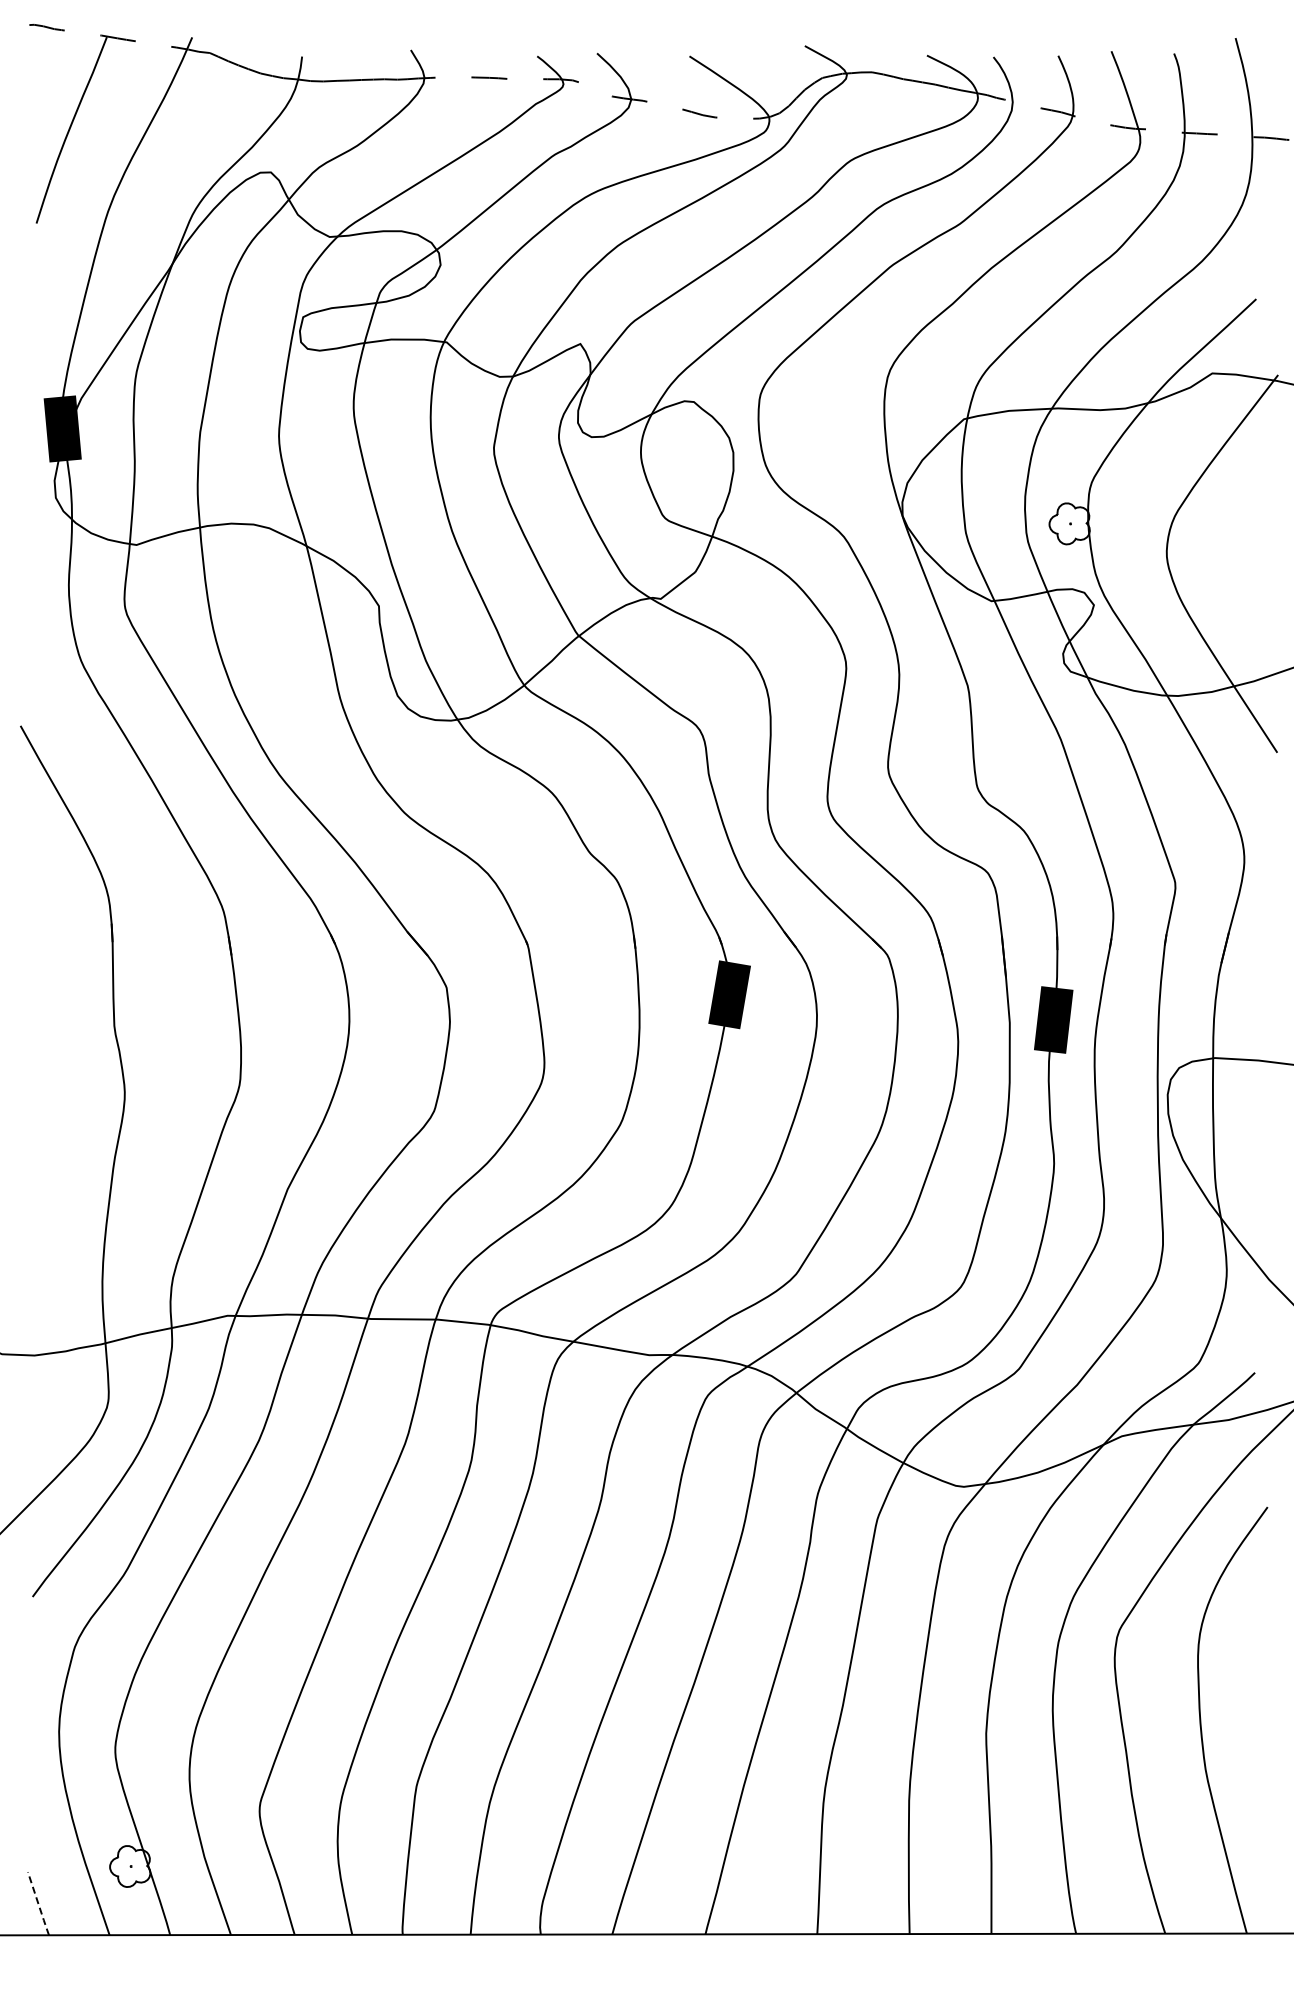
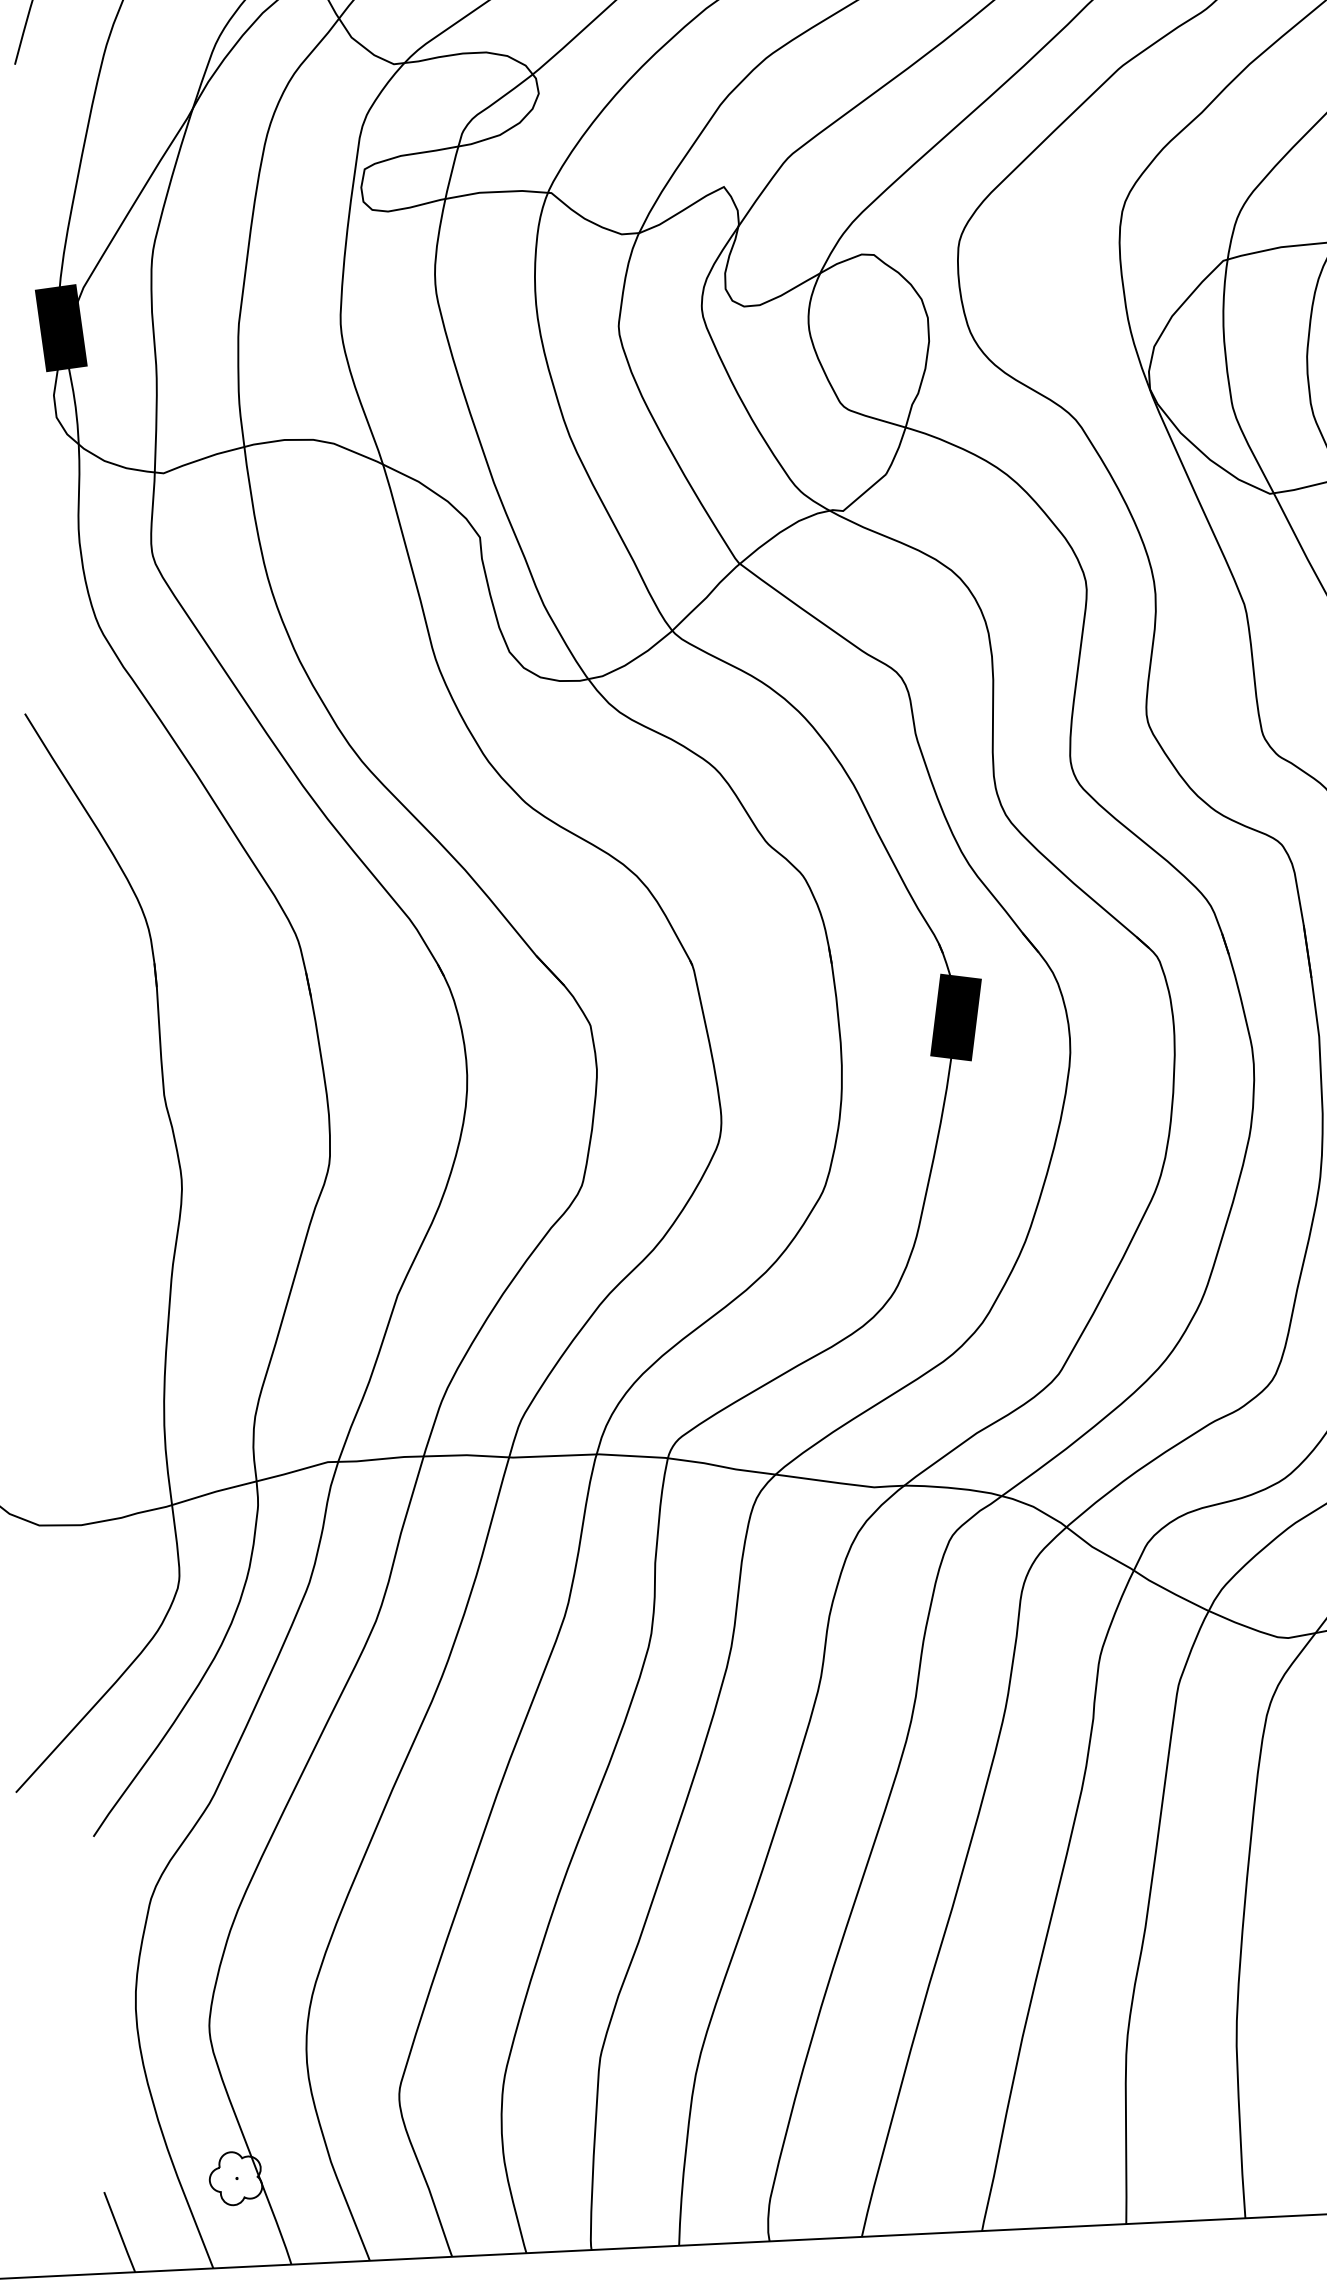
line: (38, 1904) -> (119, 2233), dashed -> solid

